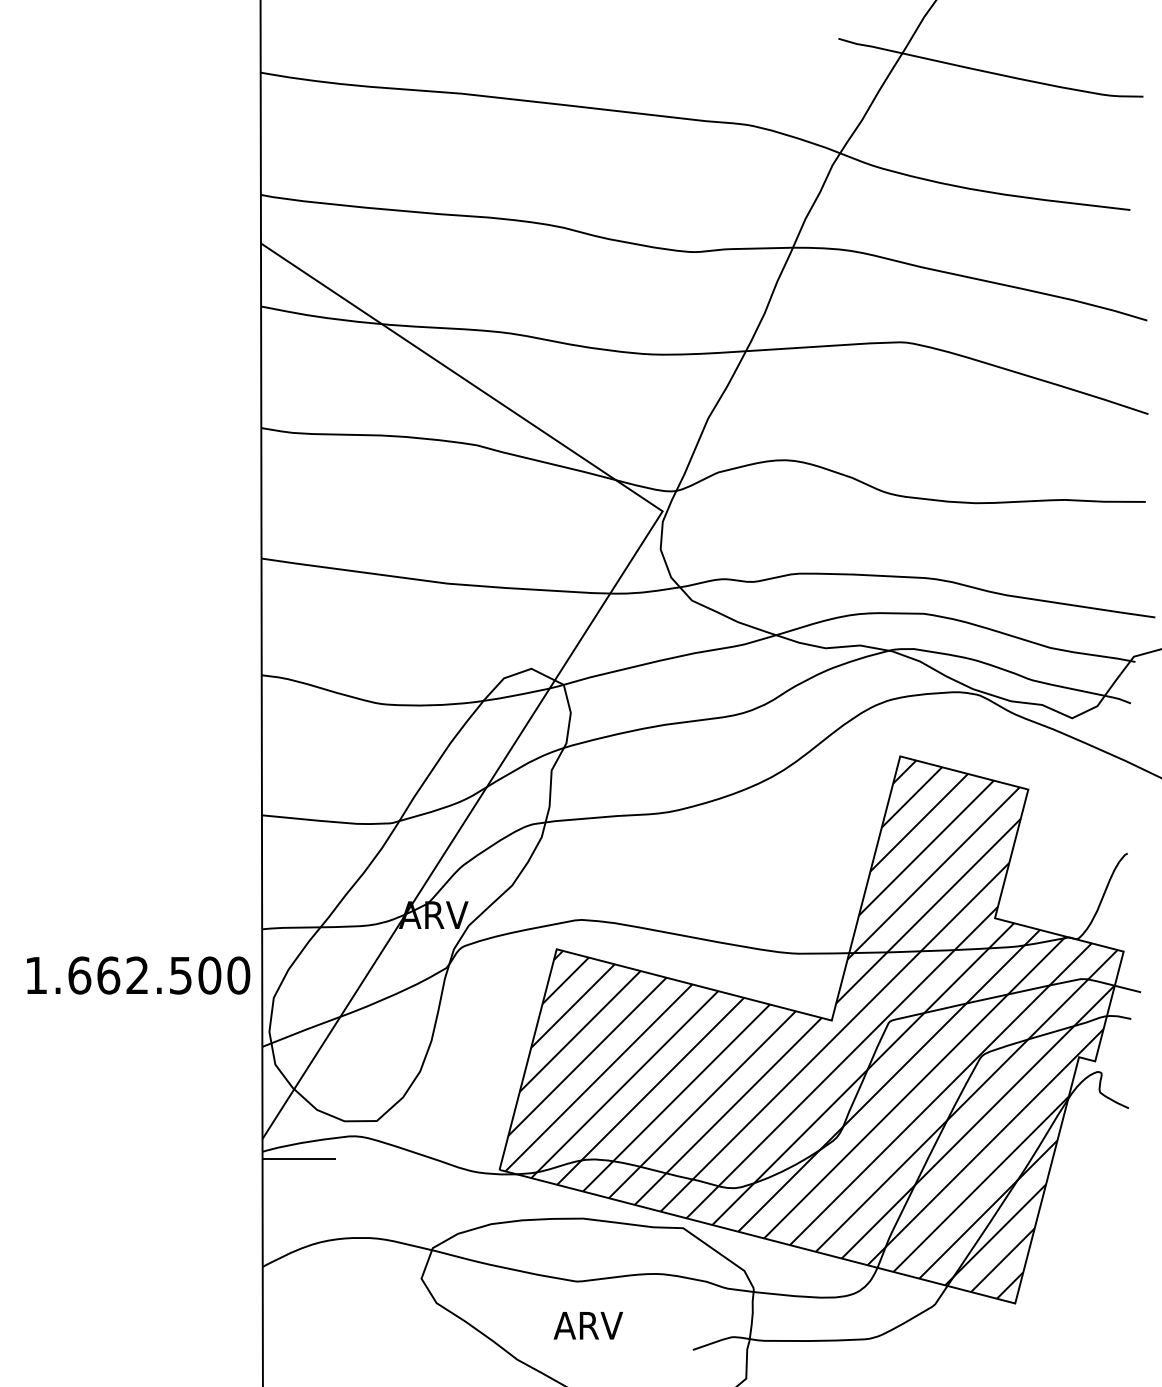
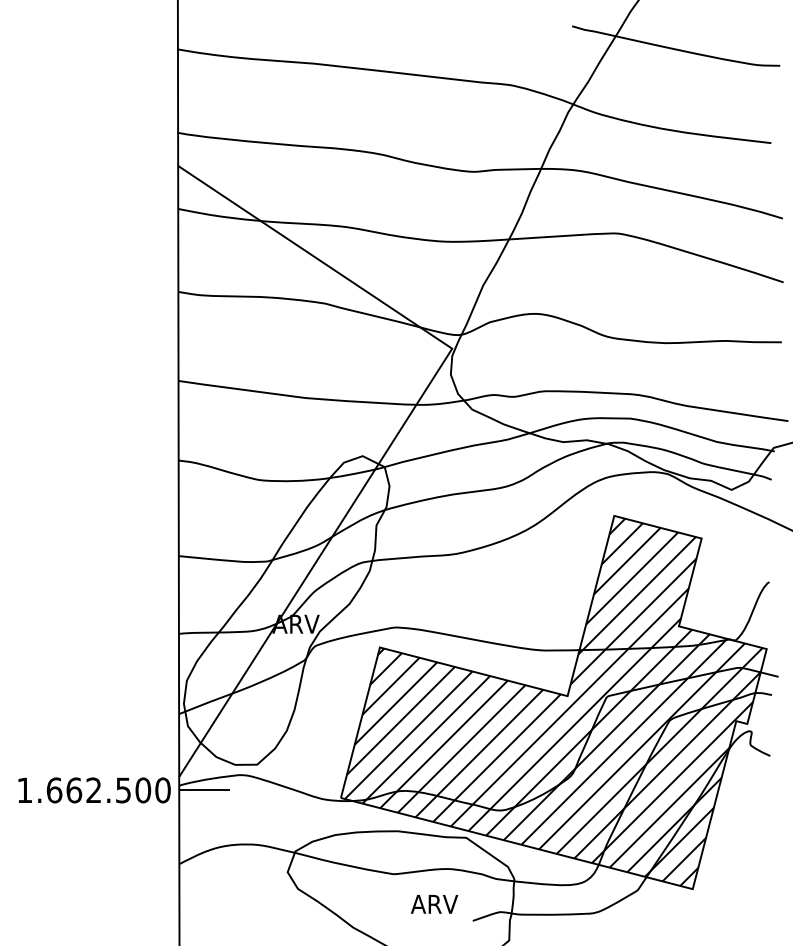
text: (138, 975) -> (94, 790), moved
text: (588, 1325) -> (434, 904), moved

